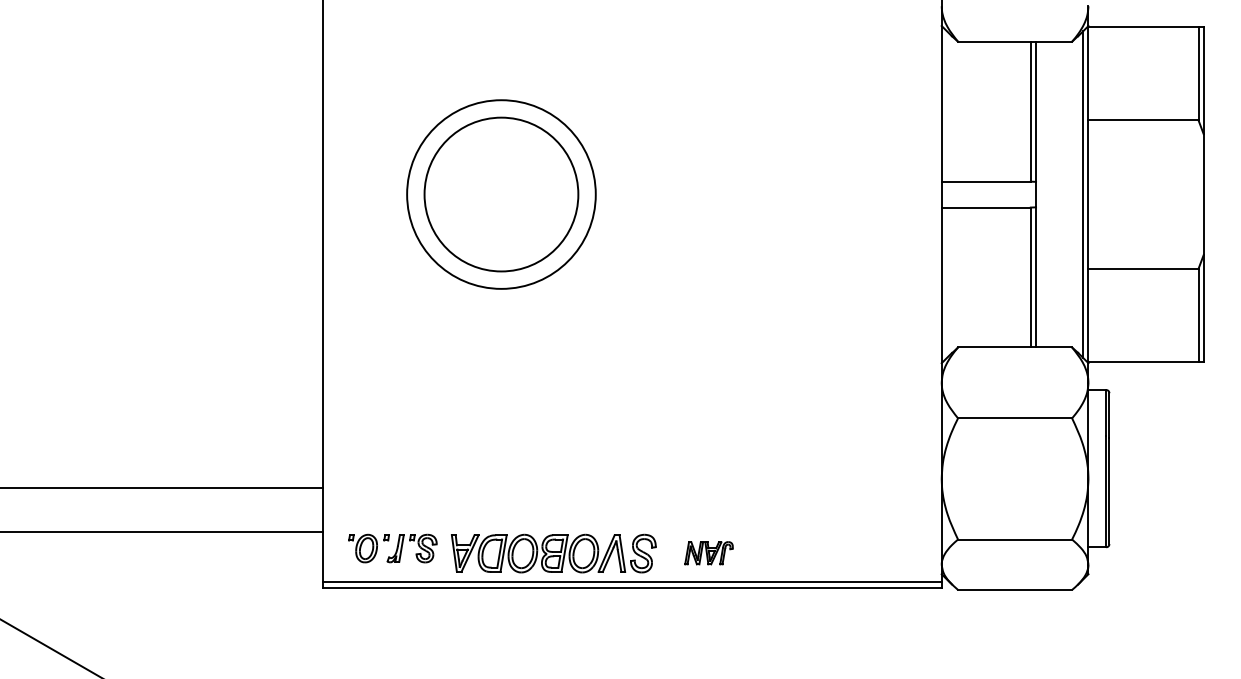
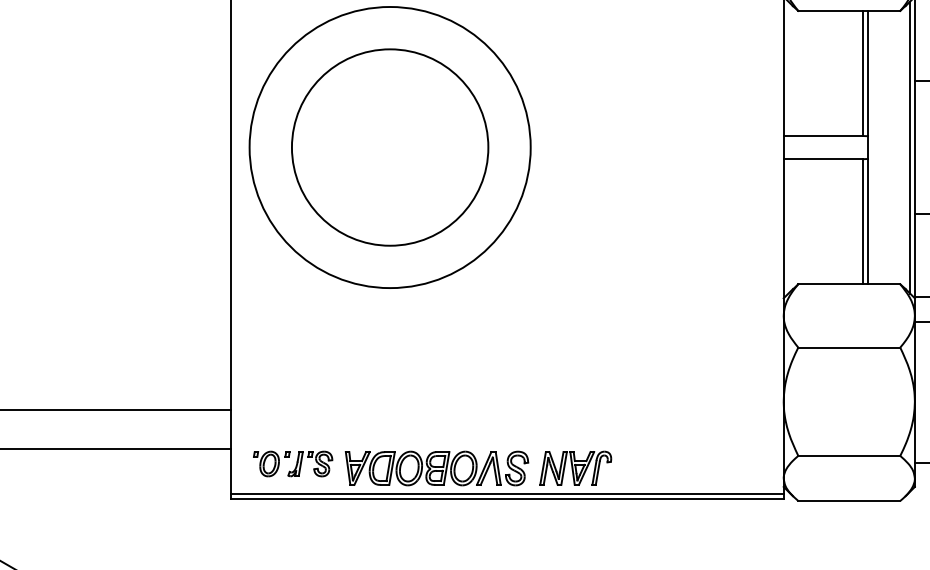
circle: (501, 194) -> (390, 147), size x1.43
circle: (501, 194) -> (390, 147), size x1.67
part: (708, 552) -> (575, 467), size x1.67

